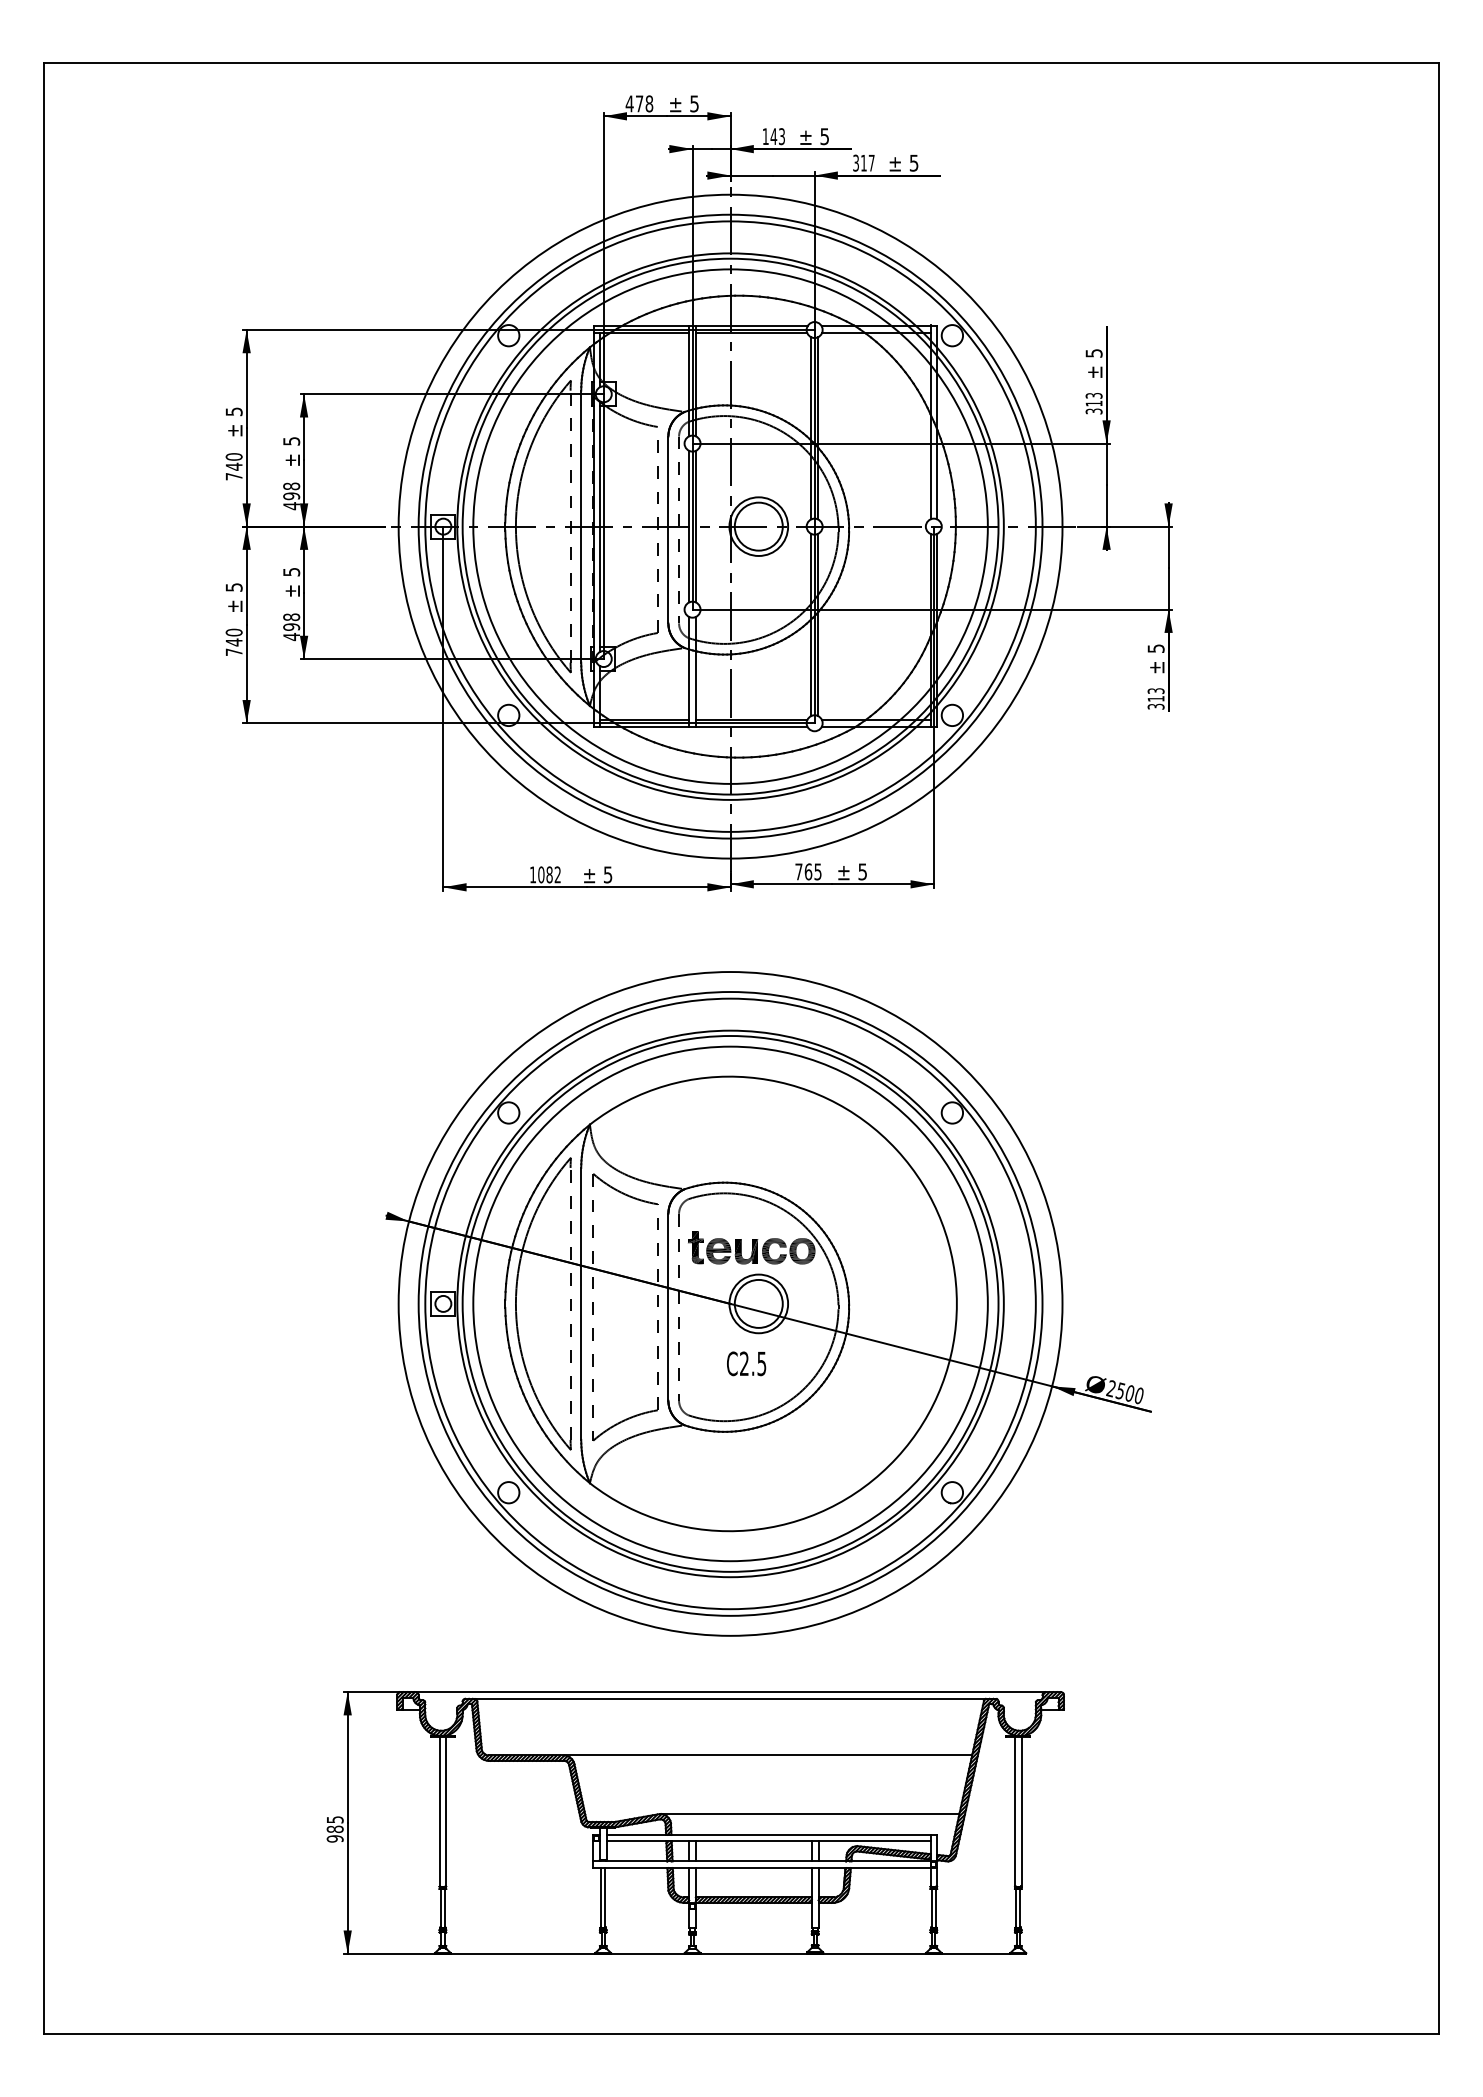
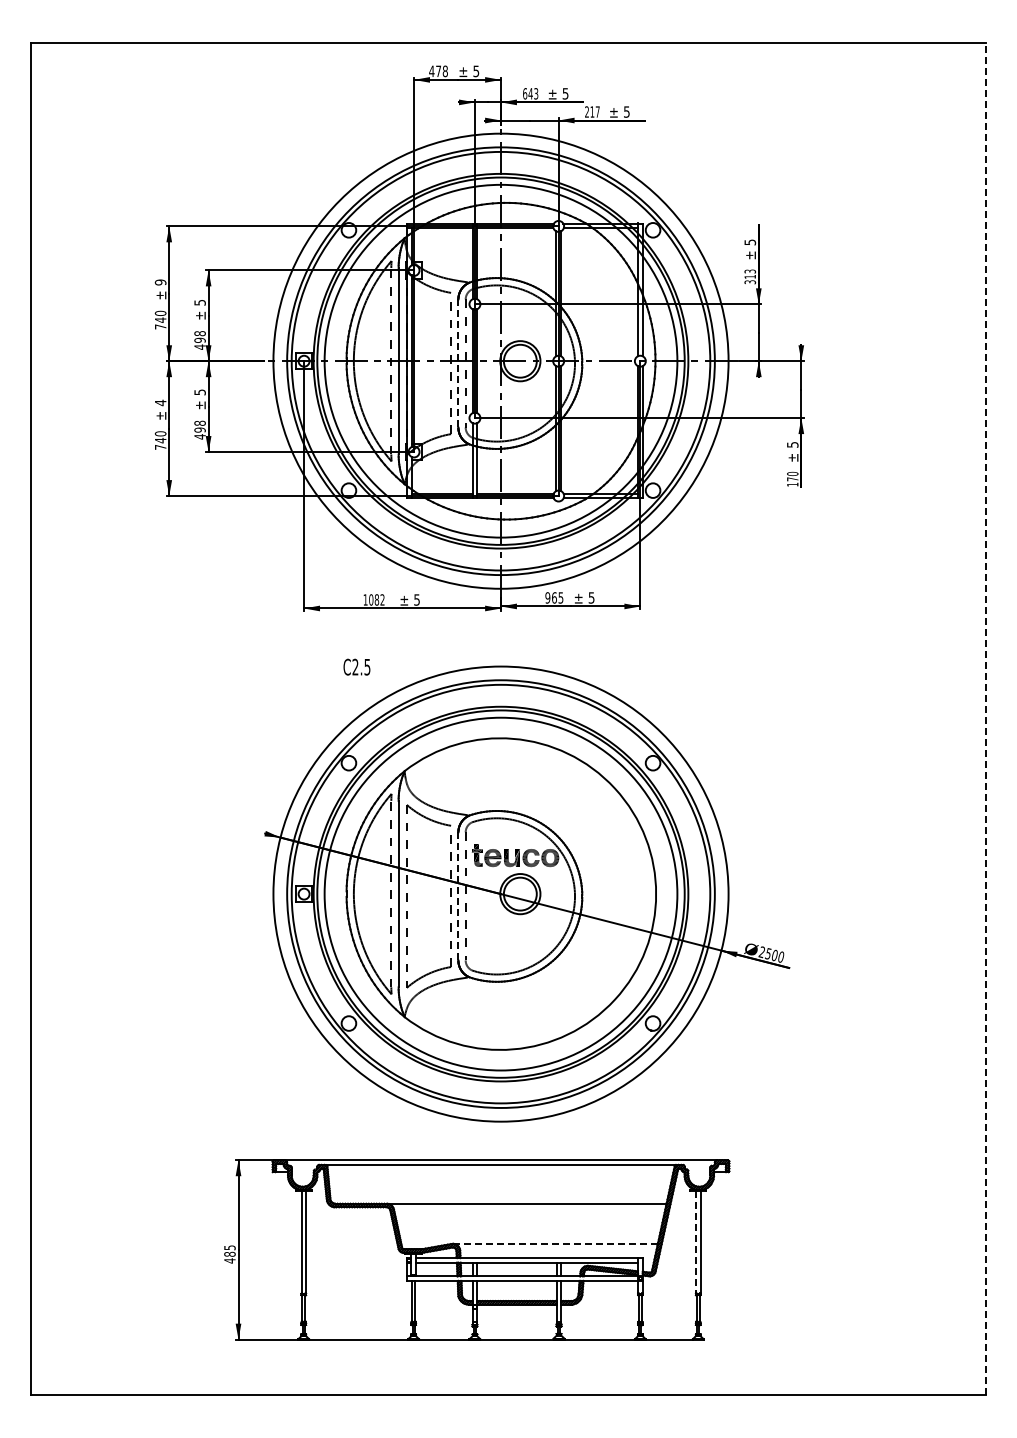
text: (766, 136) -> (525, 93), 143 -> 643
text: (855, 163) -> (586, 112), 317 -> 217
text: (233, 411) -> (160, 282), 5 -> 9
line: (668, 531) -> (458, 364), solid -> dashed
text: (233, 586) -> (160, 402), 5 -> 4
text: (1155, 697) -> (792, 478), 313 -> 170
text: (798, 871) -> (547, 597), 765 -> 965
line: (1438, 1049) -> (986, 719), solid -> dashed
line: (668, 1307) -> (458, 896), solid -> dashed
text: (745, 1362) -> (356, 666), moved
line: (1014, 1812) -> (695, 1242), solid -> dashed
line: (810, 1813) -> (555, 1243), solid -> dashed
text: (334, 1838) -> (229, 1260), 985 -> 485

